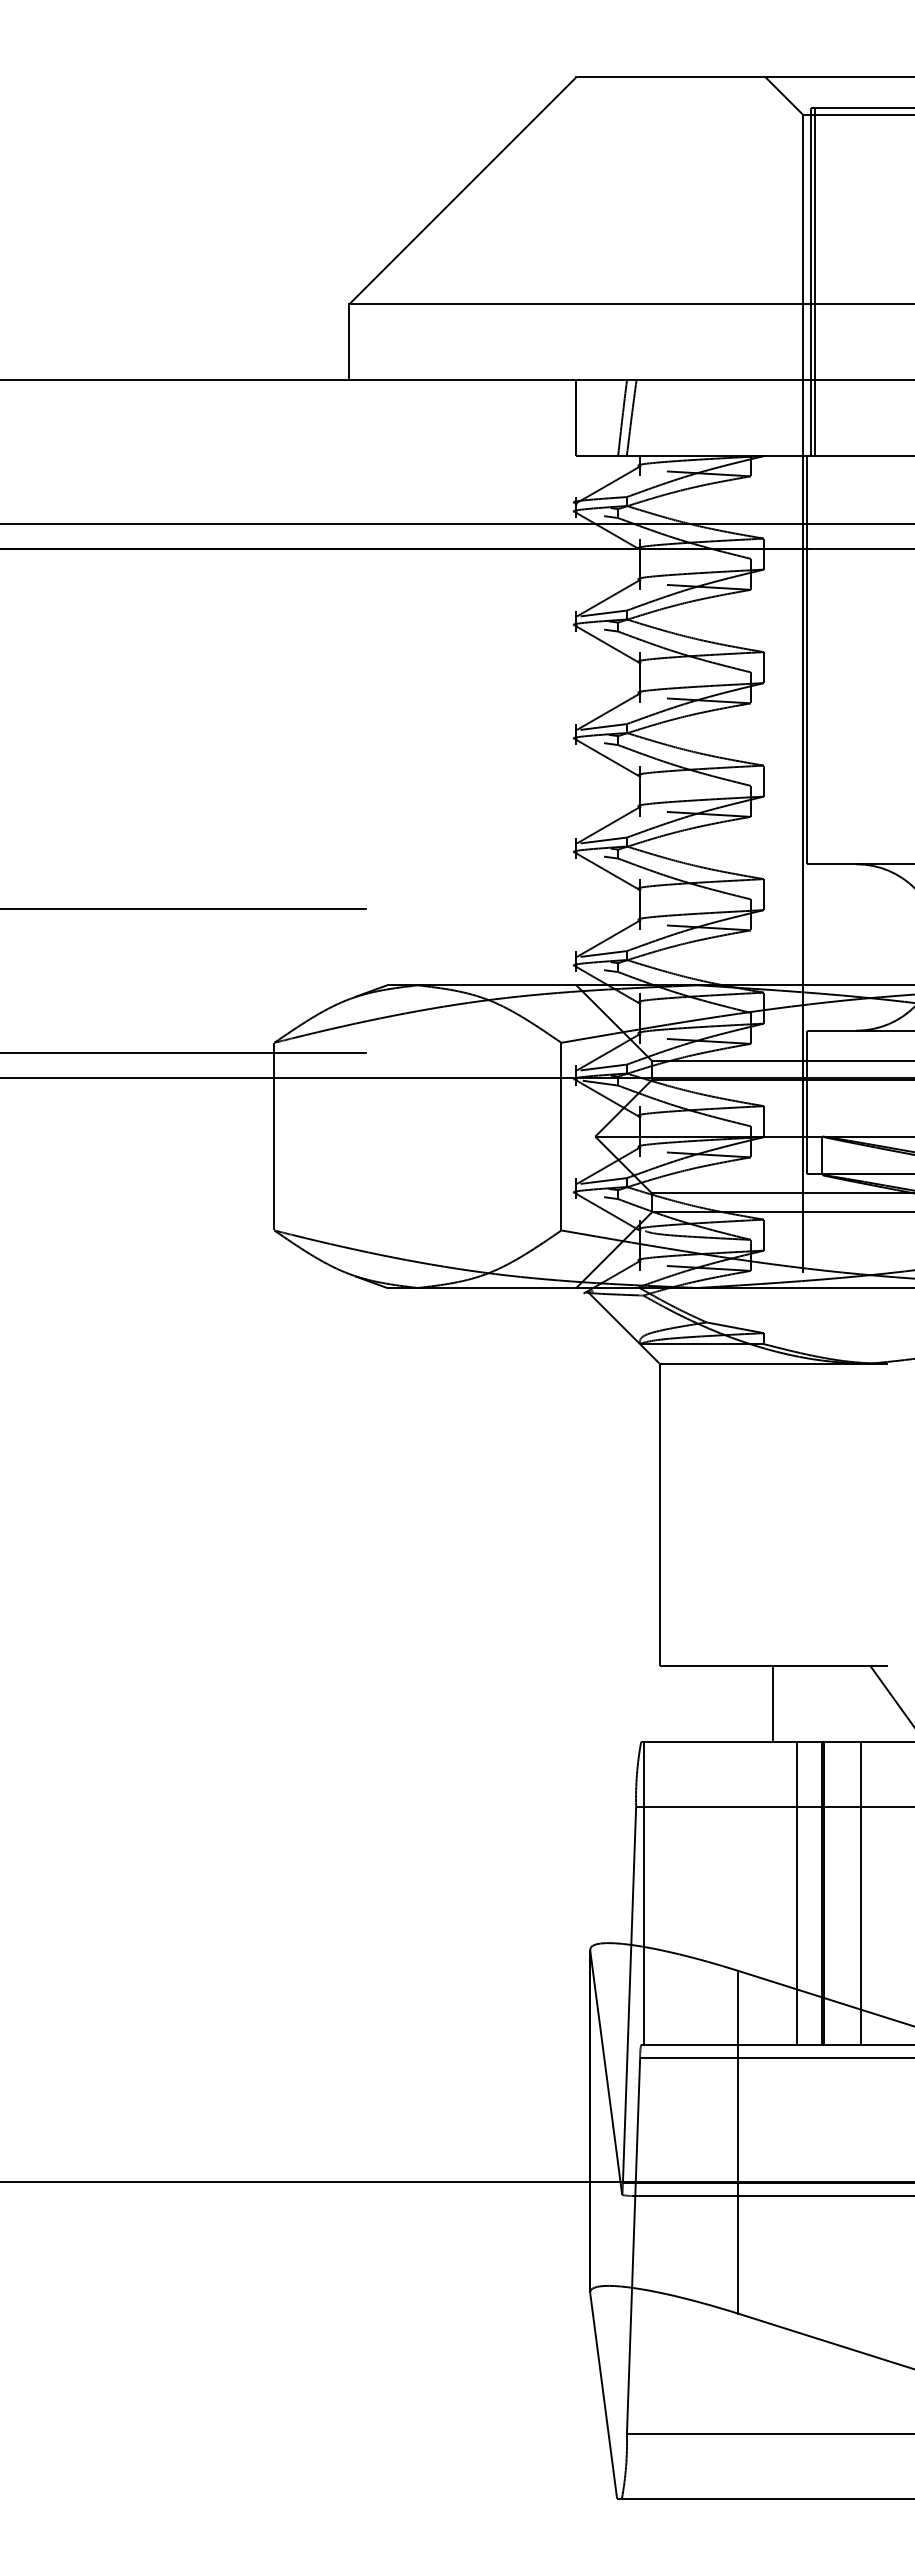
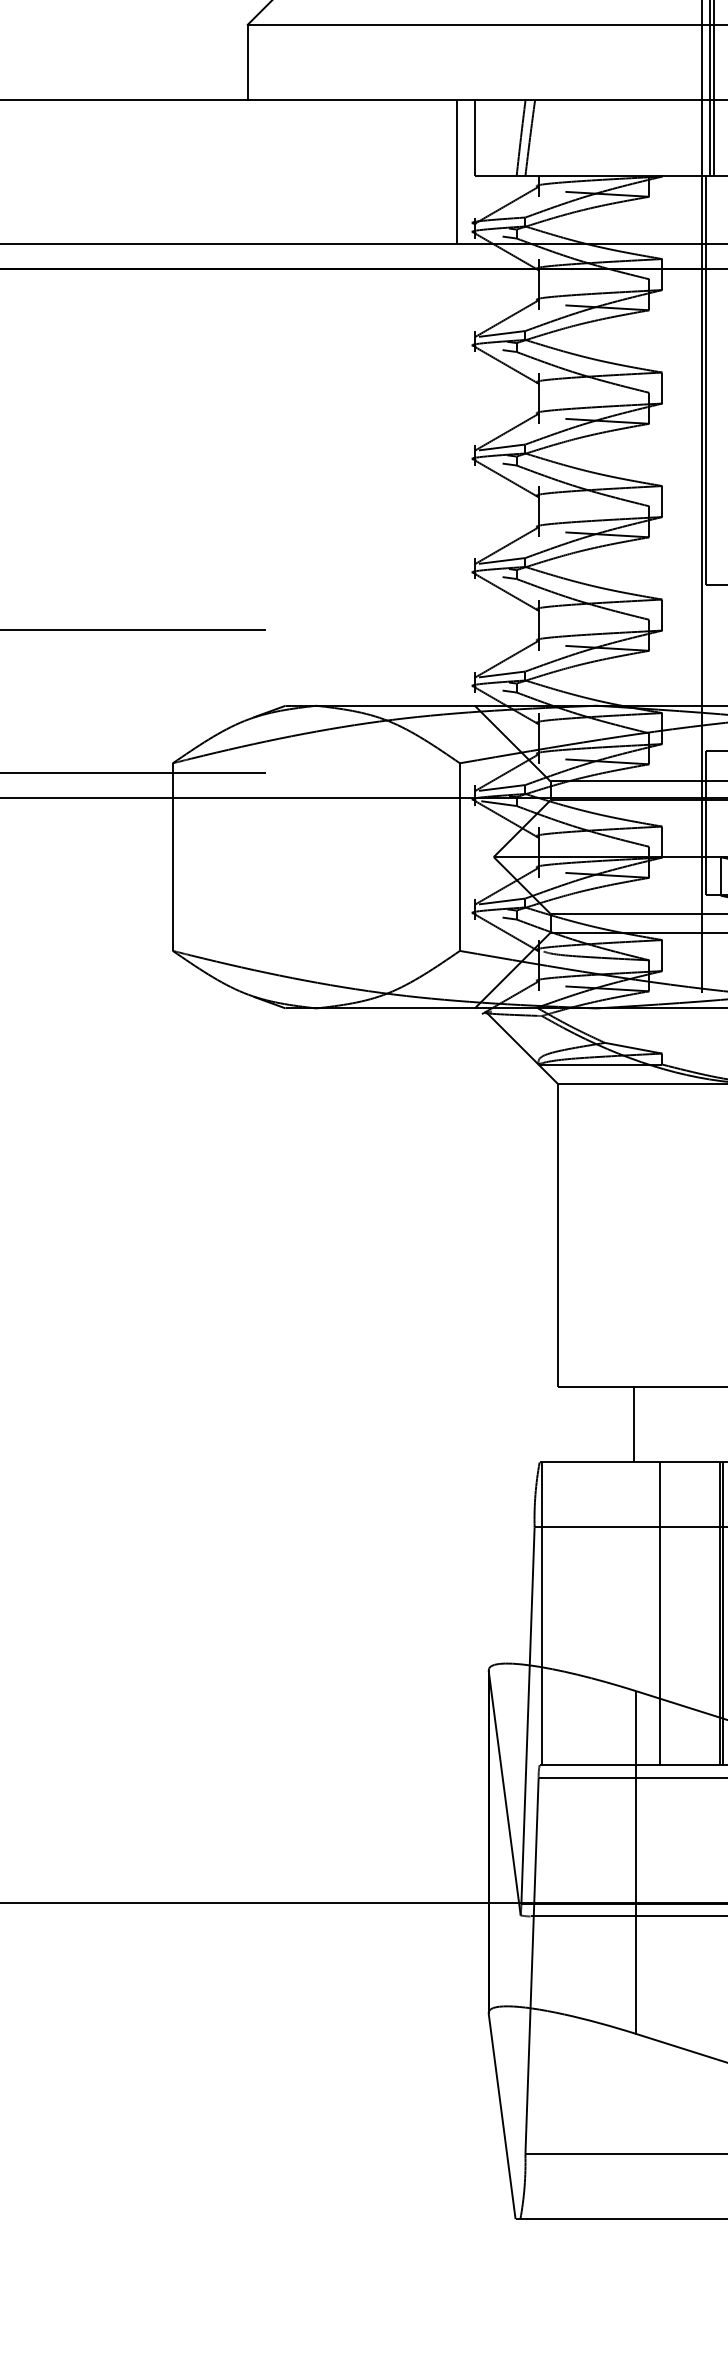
line: (558, 451) -> (456, 171), added
line: (773, 1704) -> (633, 1424), moved
line: (796, 1893) -> (659, 1613), moved

